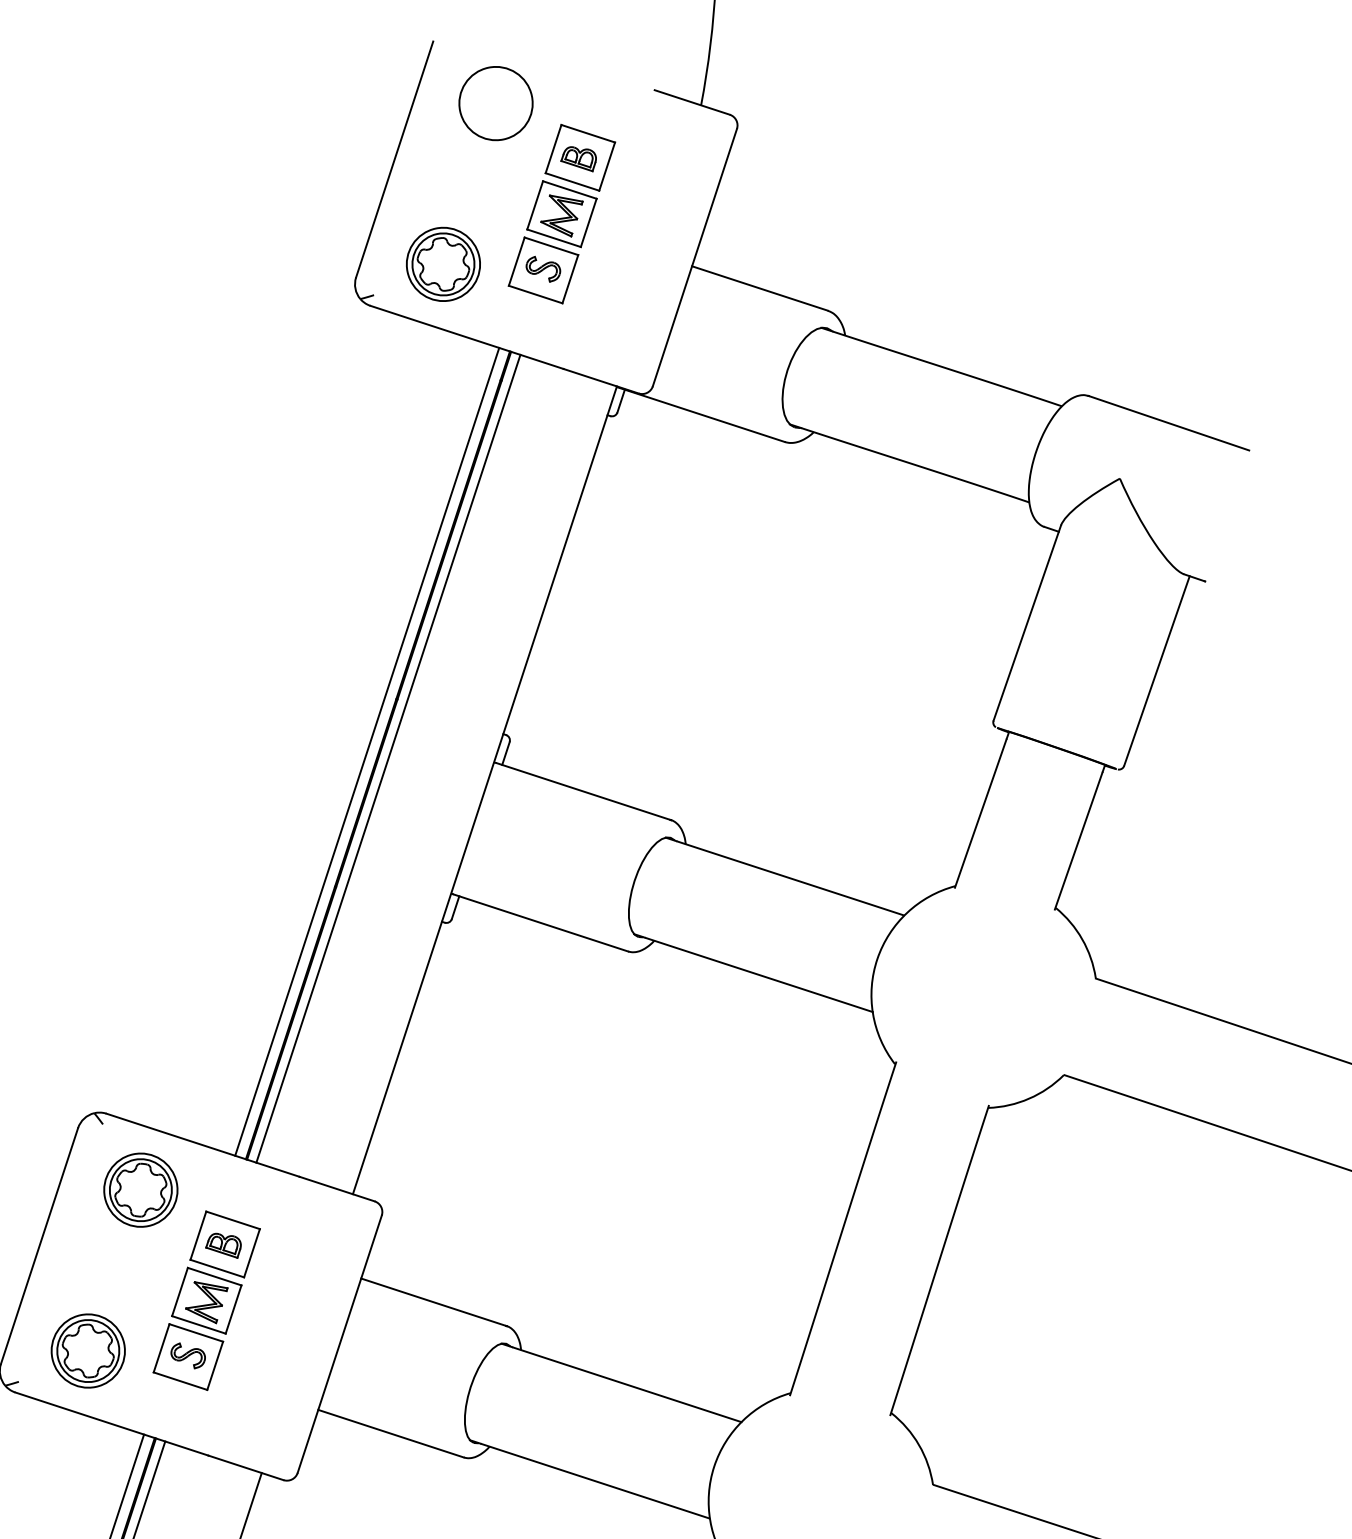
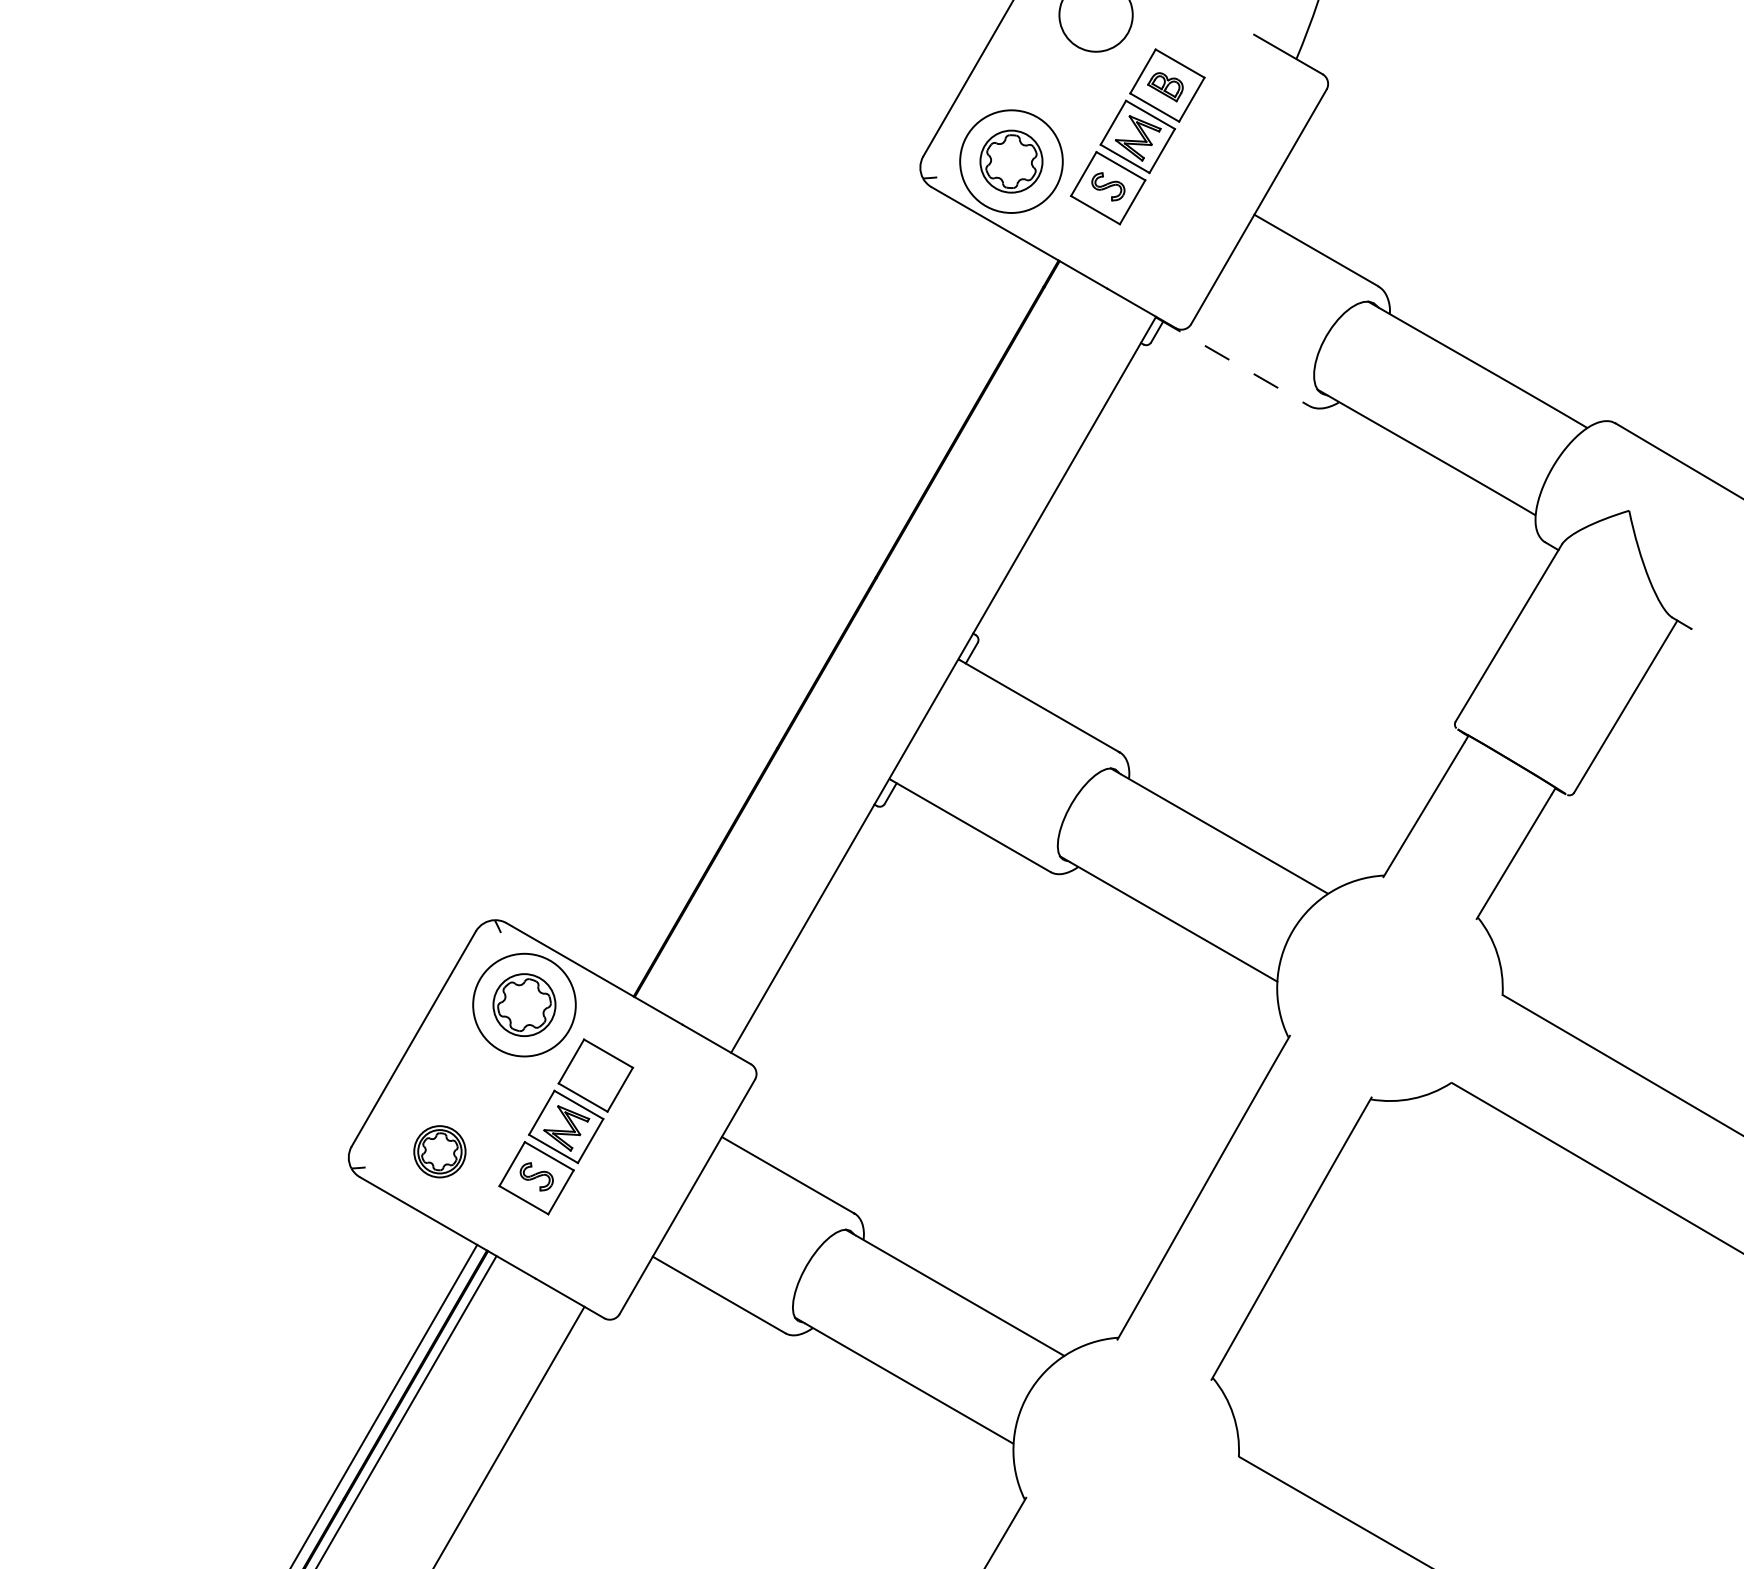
circle: (443, 264) -> (1011, 161), size x1.4
line: (700, 414) -> (1232, 361), solid -> dashed
line: (366, 751) -> (835, 622), removed
line: (388, 759) -> (855, 634), removed
circle: (140, 1189) -> (524, 1004), size x1.4
part: (223, 1246) -> (593, 1077), removed
part: (87, 1350) -> (439, 1151), size x0.7

